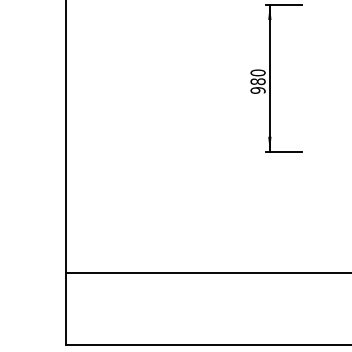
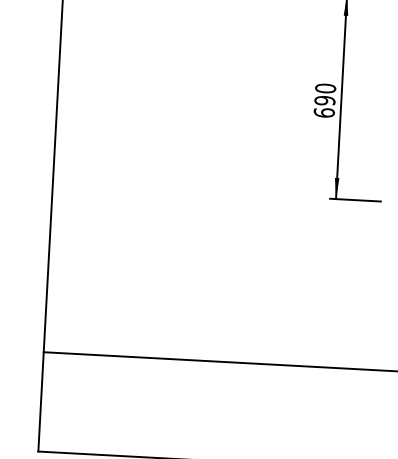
text: (257, 85) -> (323, 105), 980 -> 690

